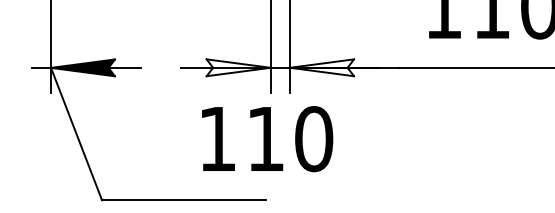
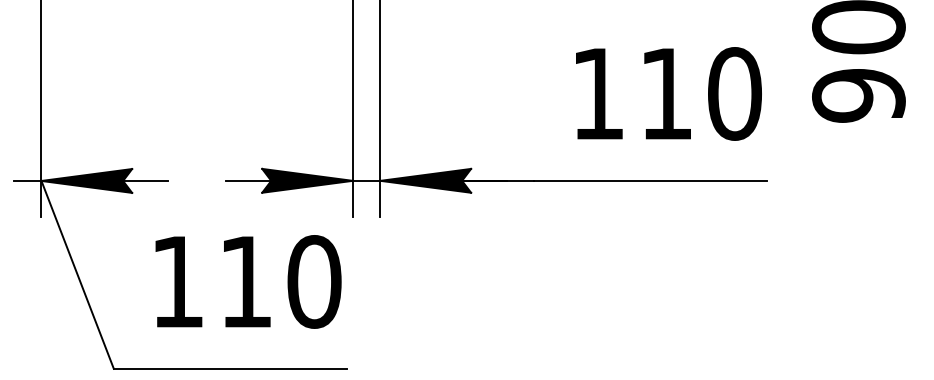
fill: (238, 67) -> (307, 180), added
fill: (321, 67) -> (425, 180), added
text: (267, 138) -> (248, 281), moved

